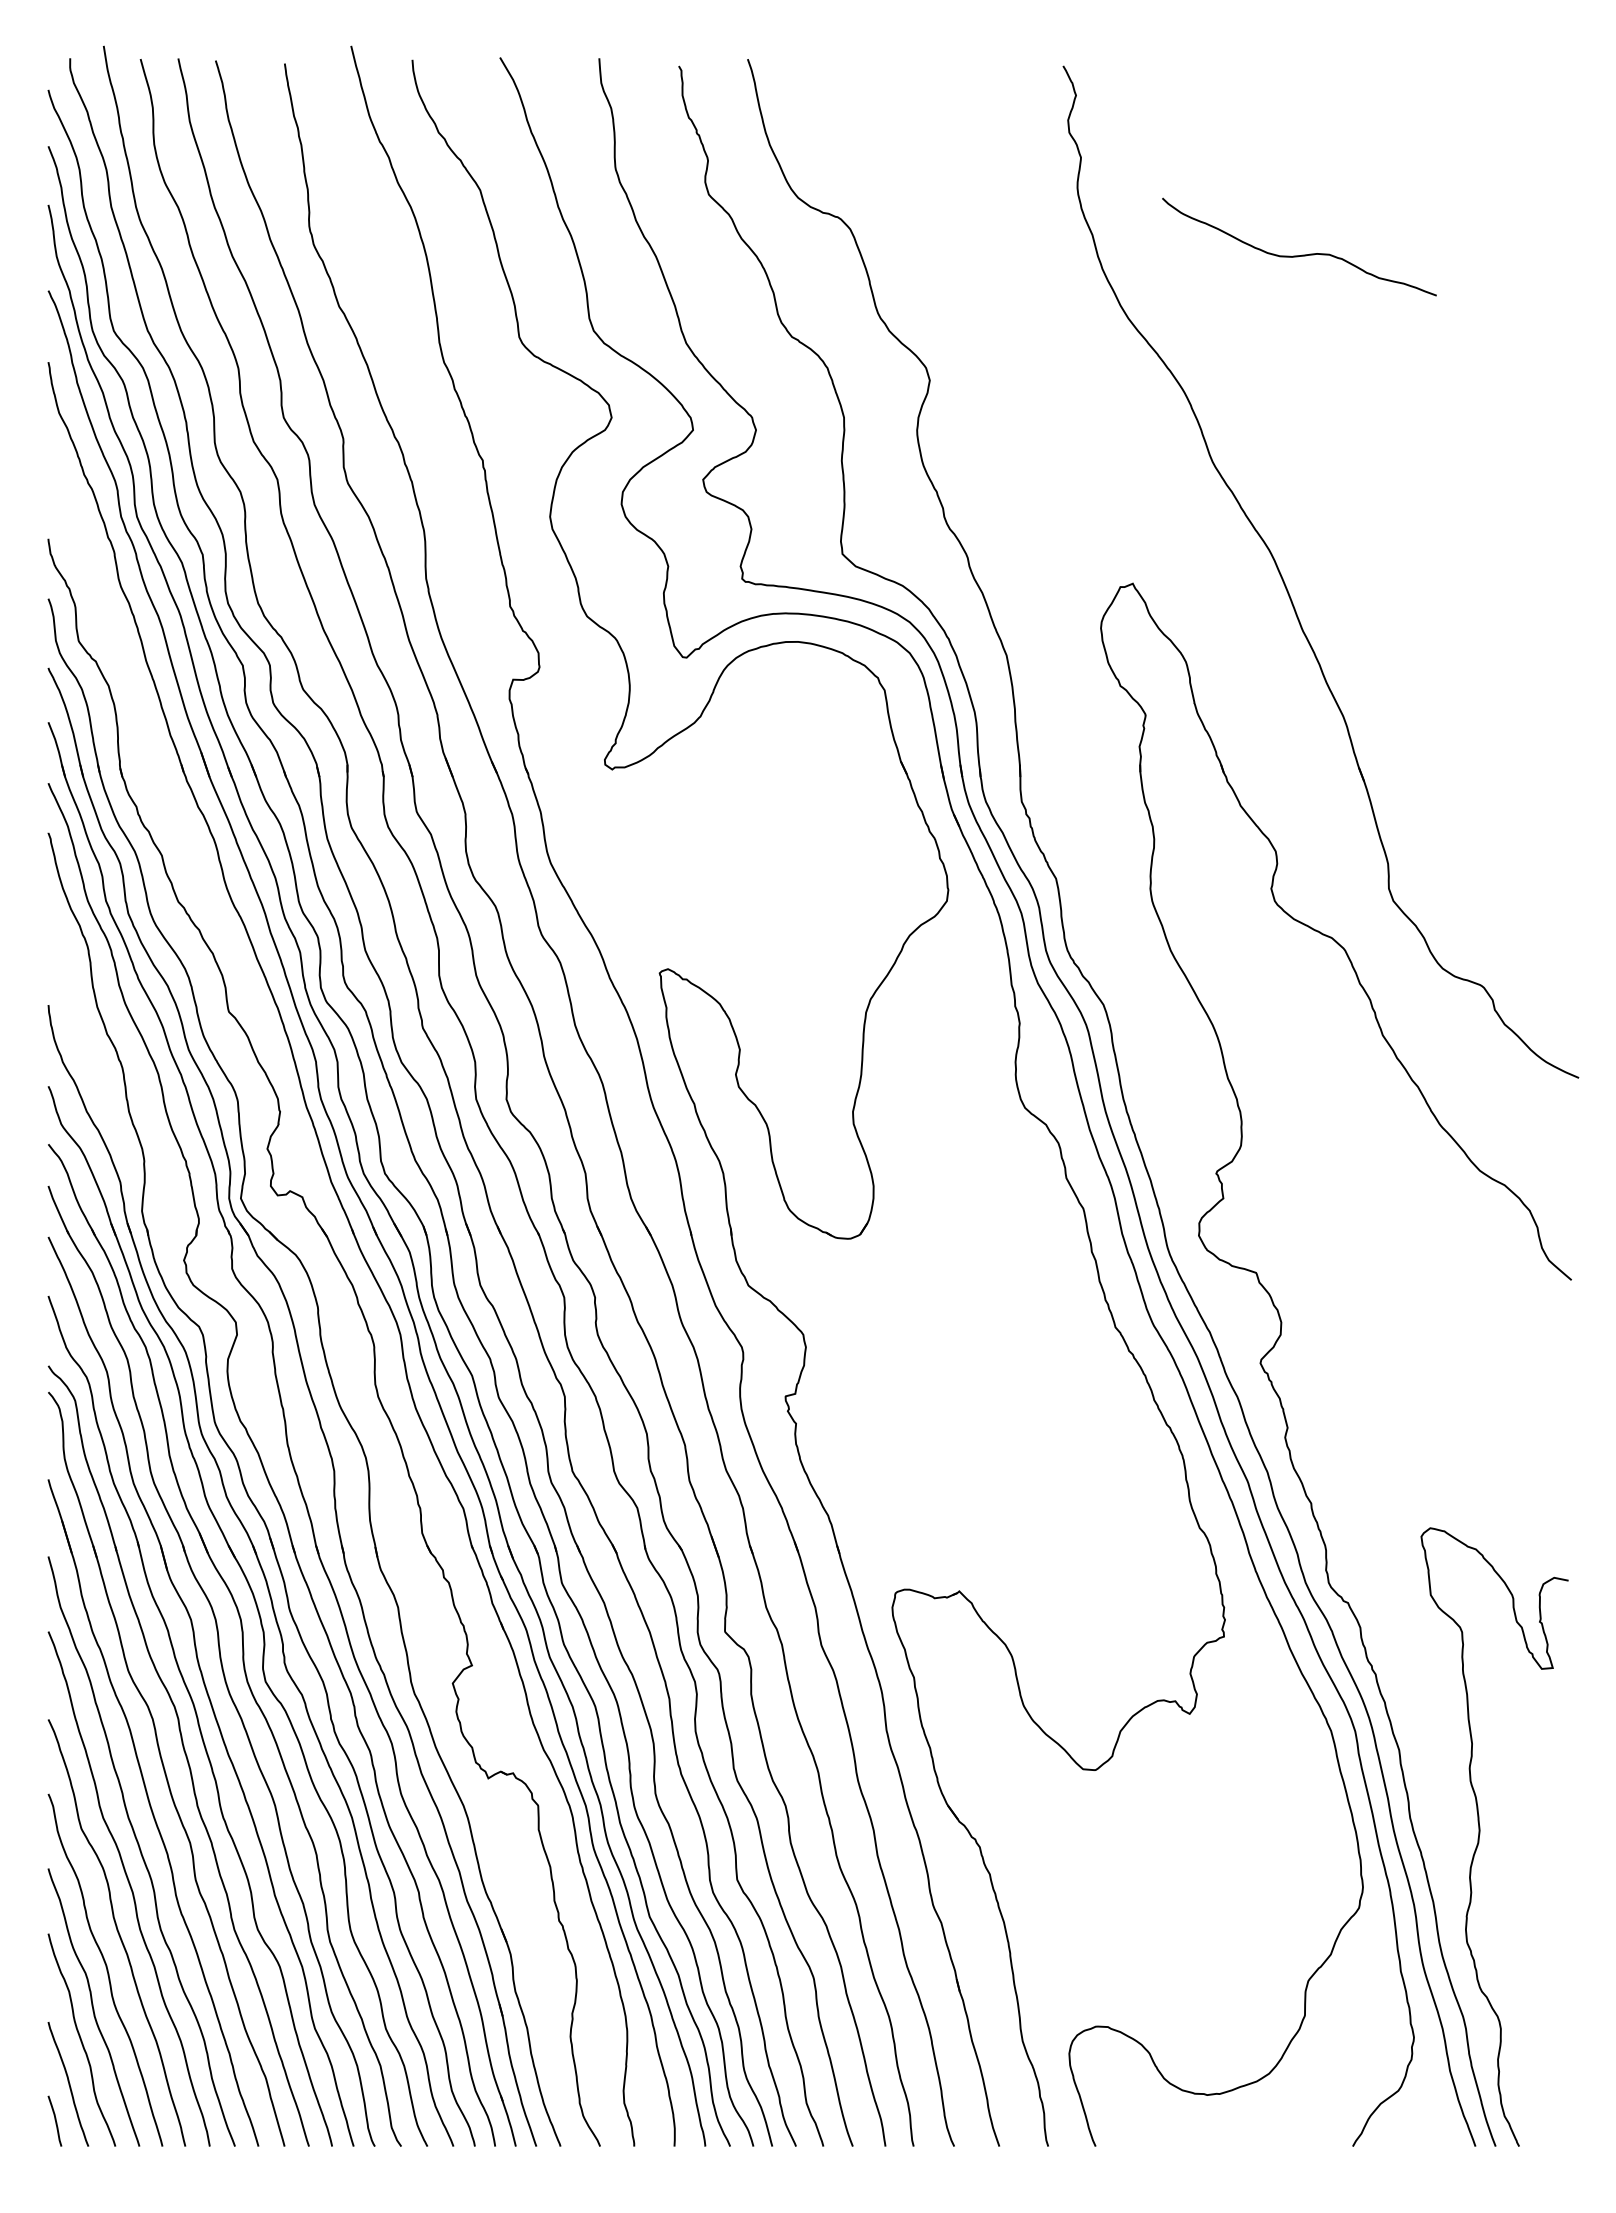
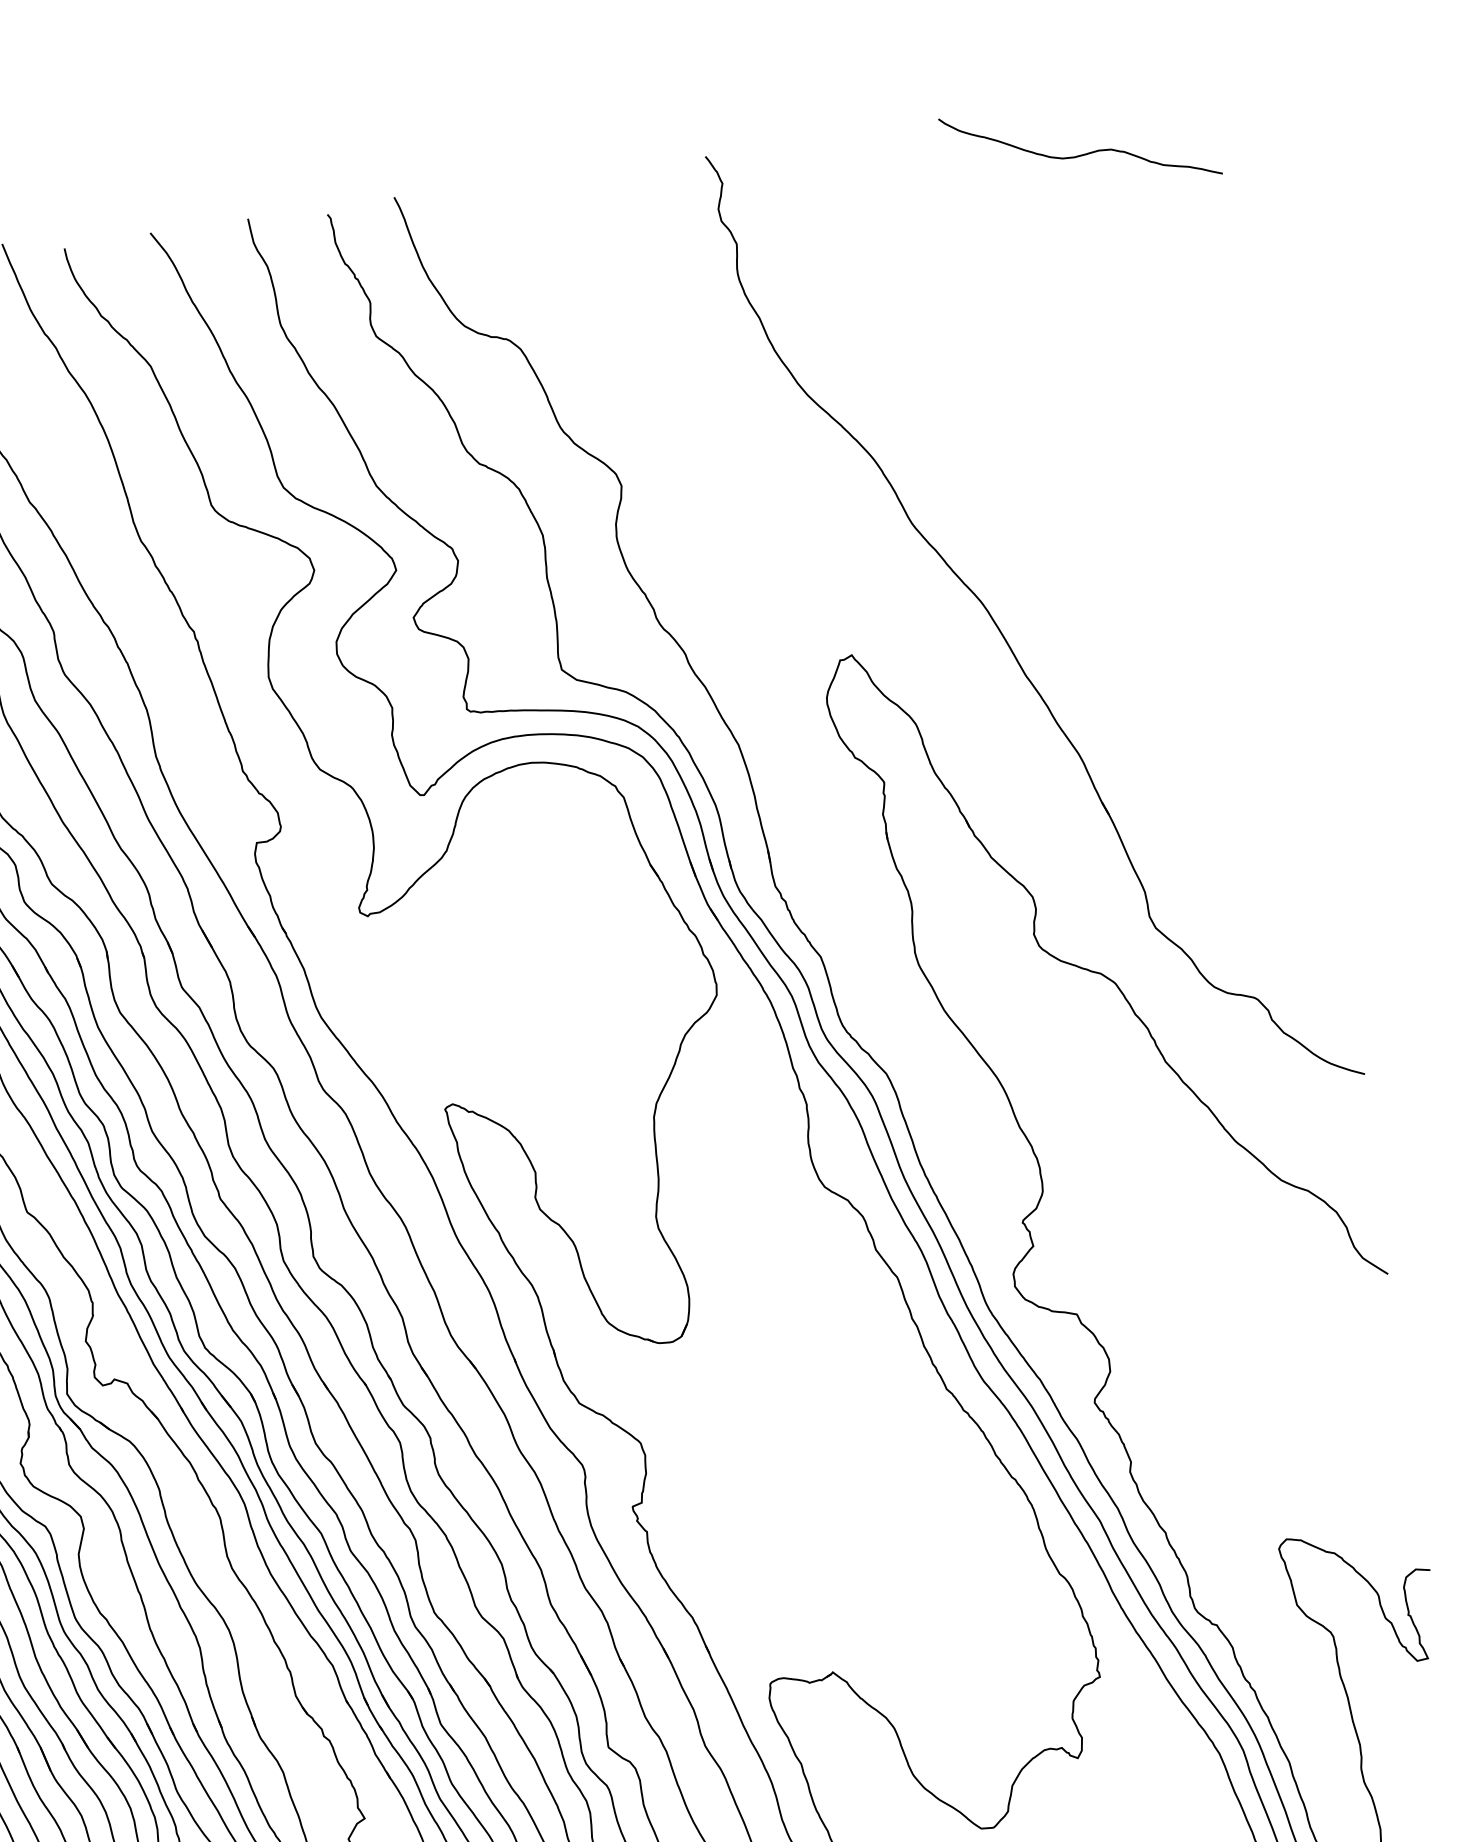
curve: (1302, 254) -> (1084, 153), moved

